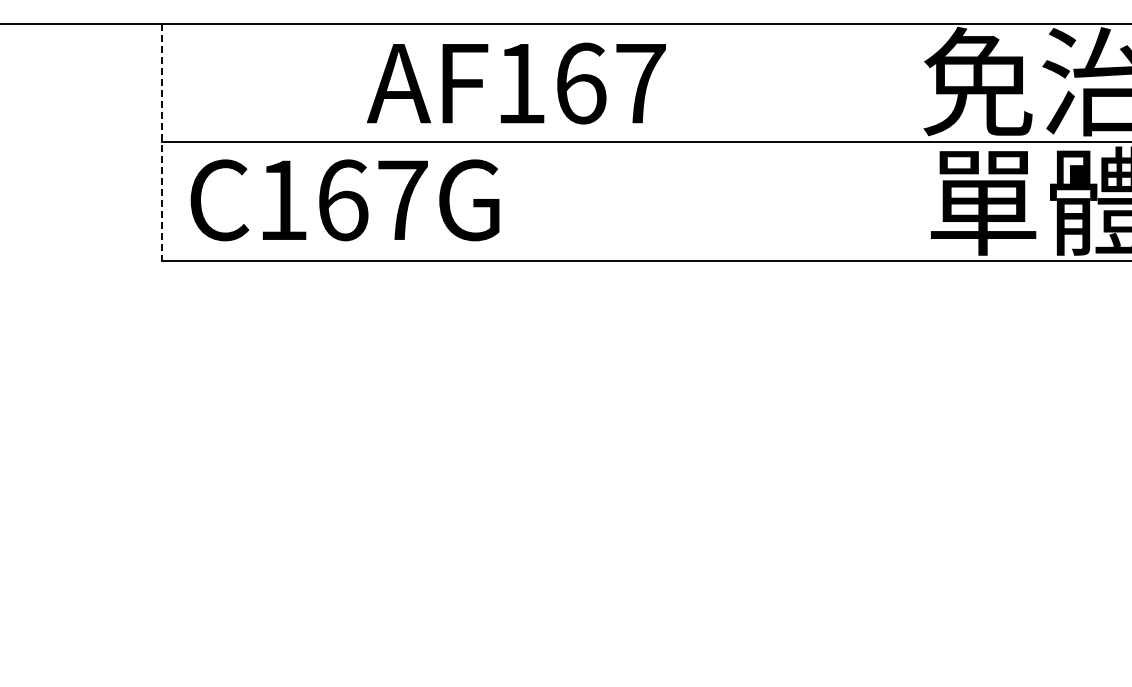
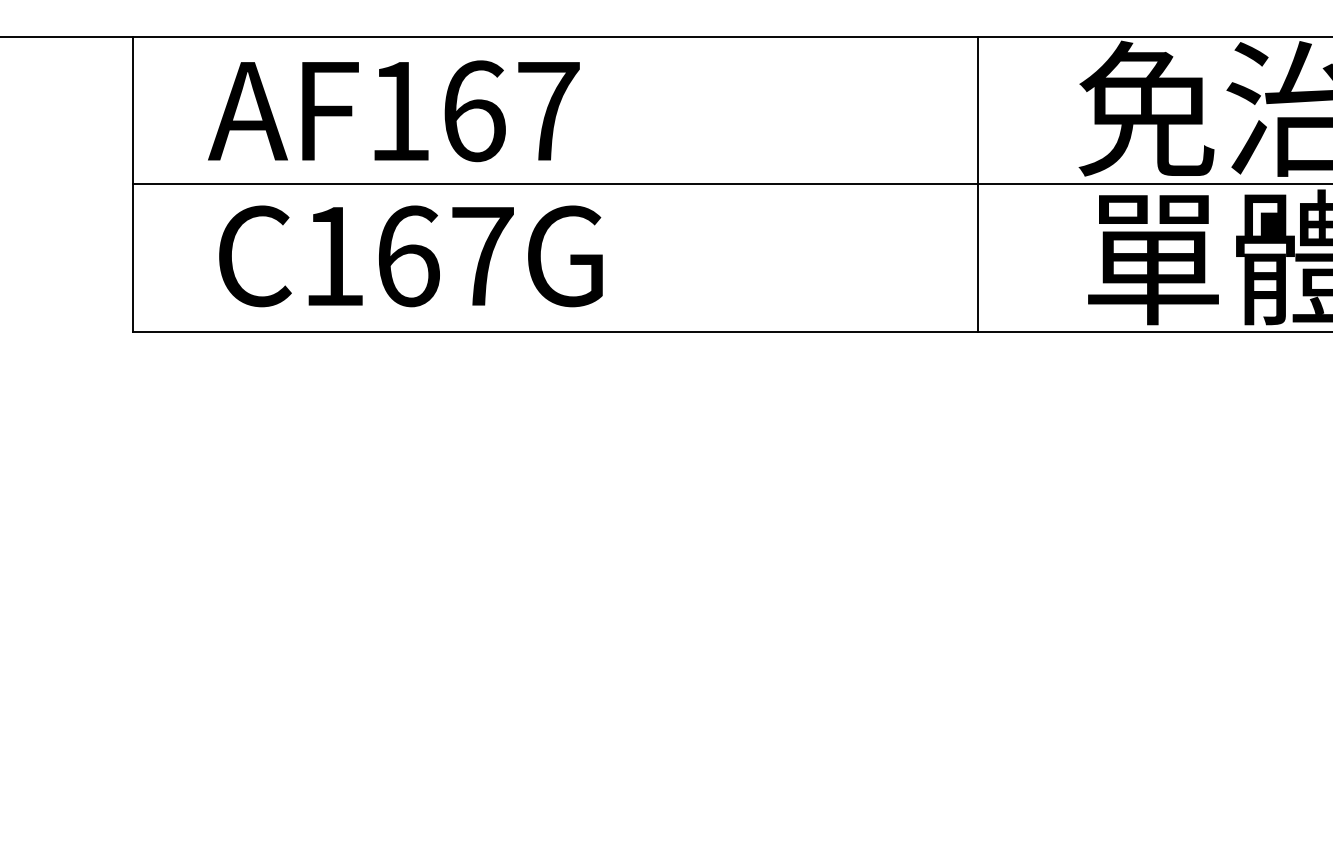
text: (515, 83) -> (392, 111), moved
line: (162, 142) -> (133, 184), dashed -> solid
line: (842, 142) -> (978, 184), added
text: (344, 200) -> (410, 256), moved

